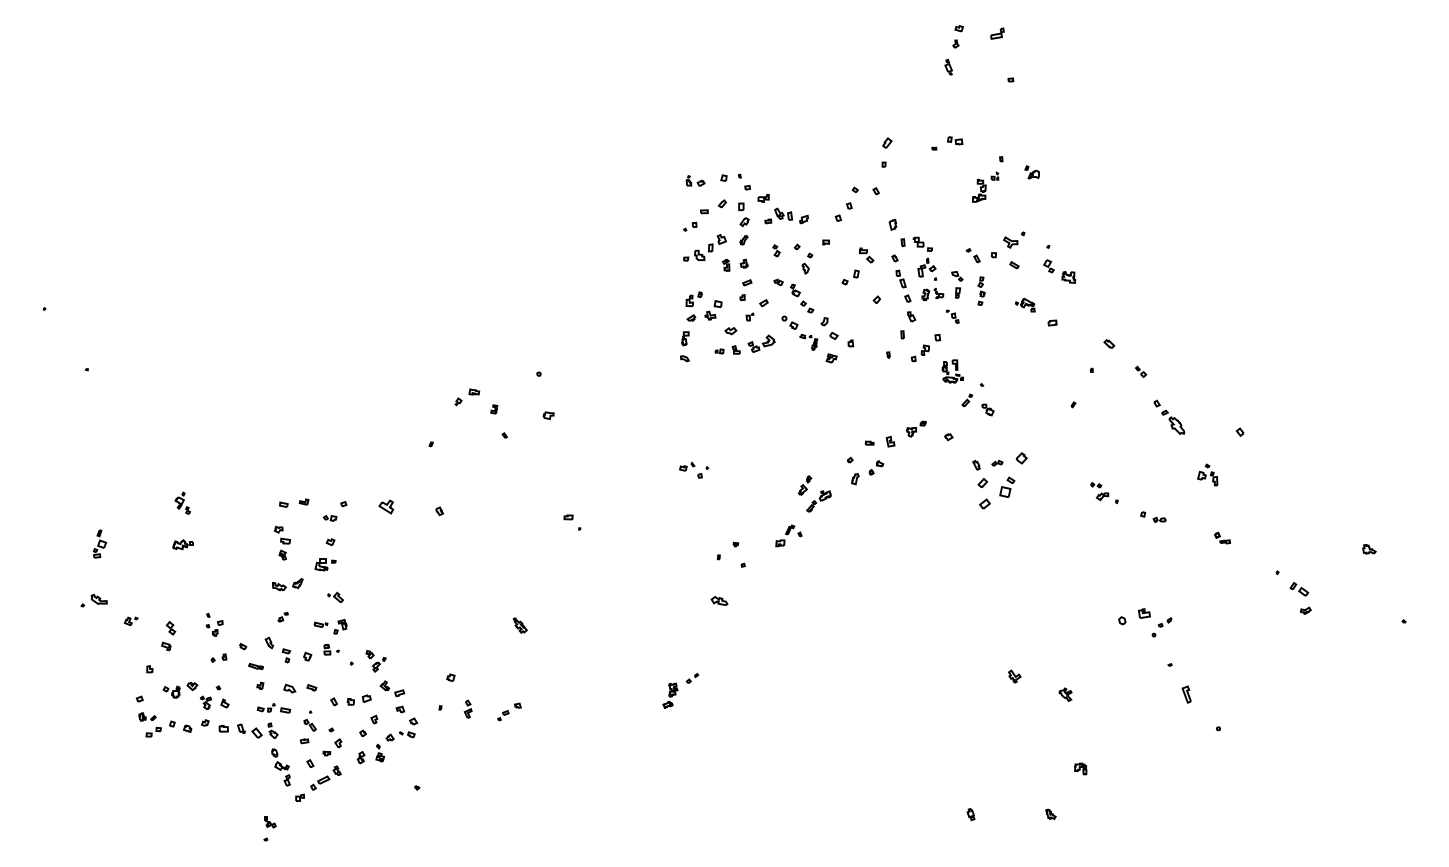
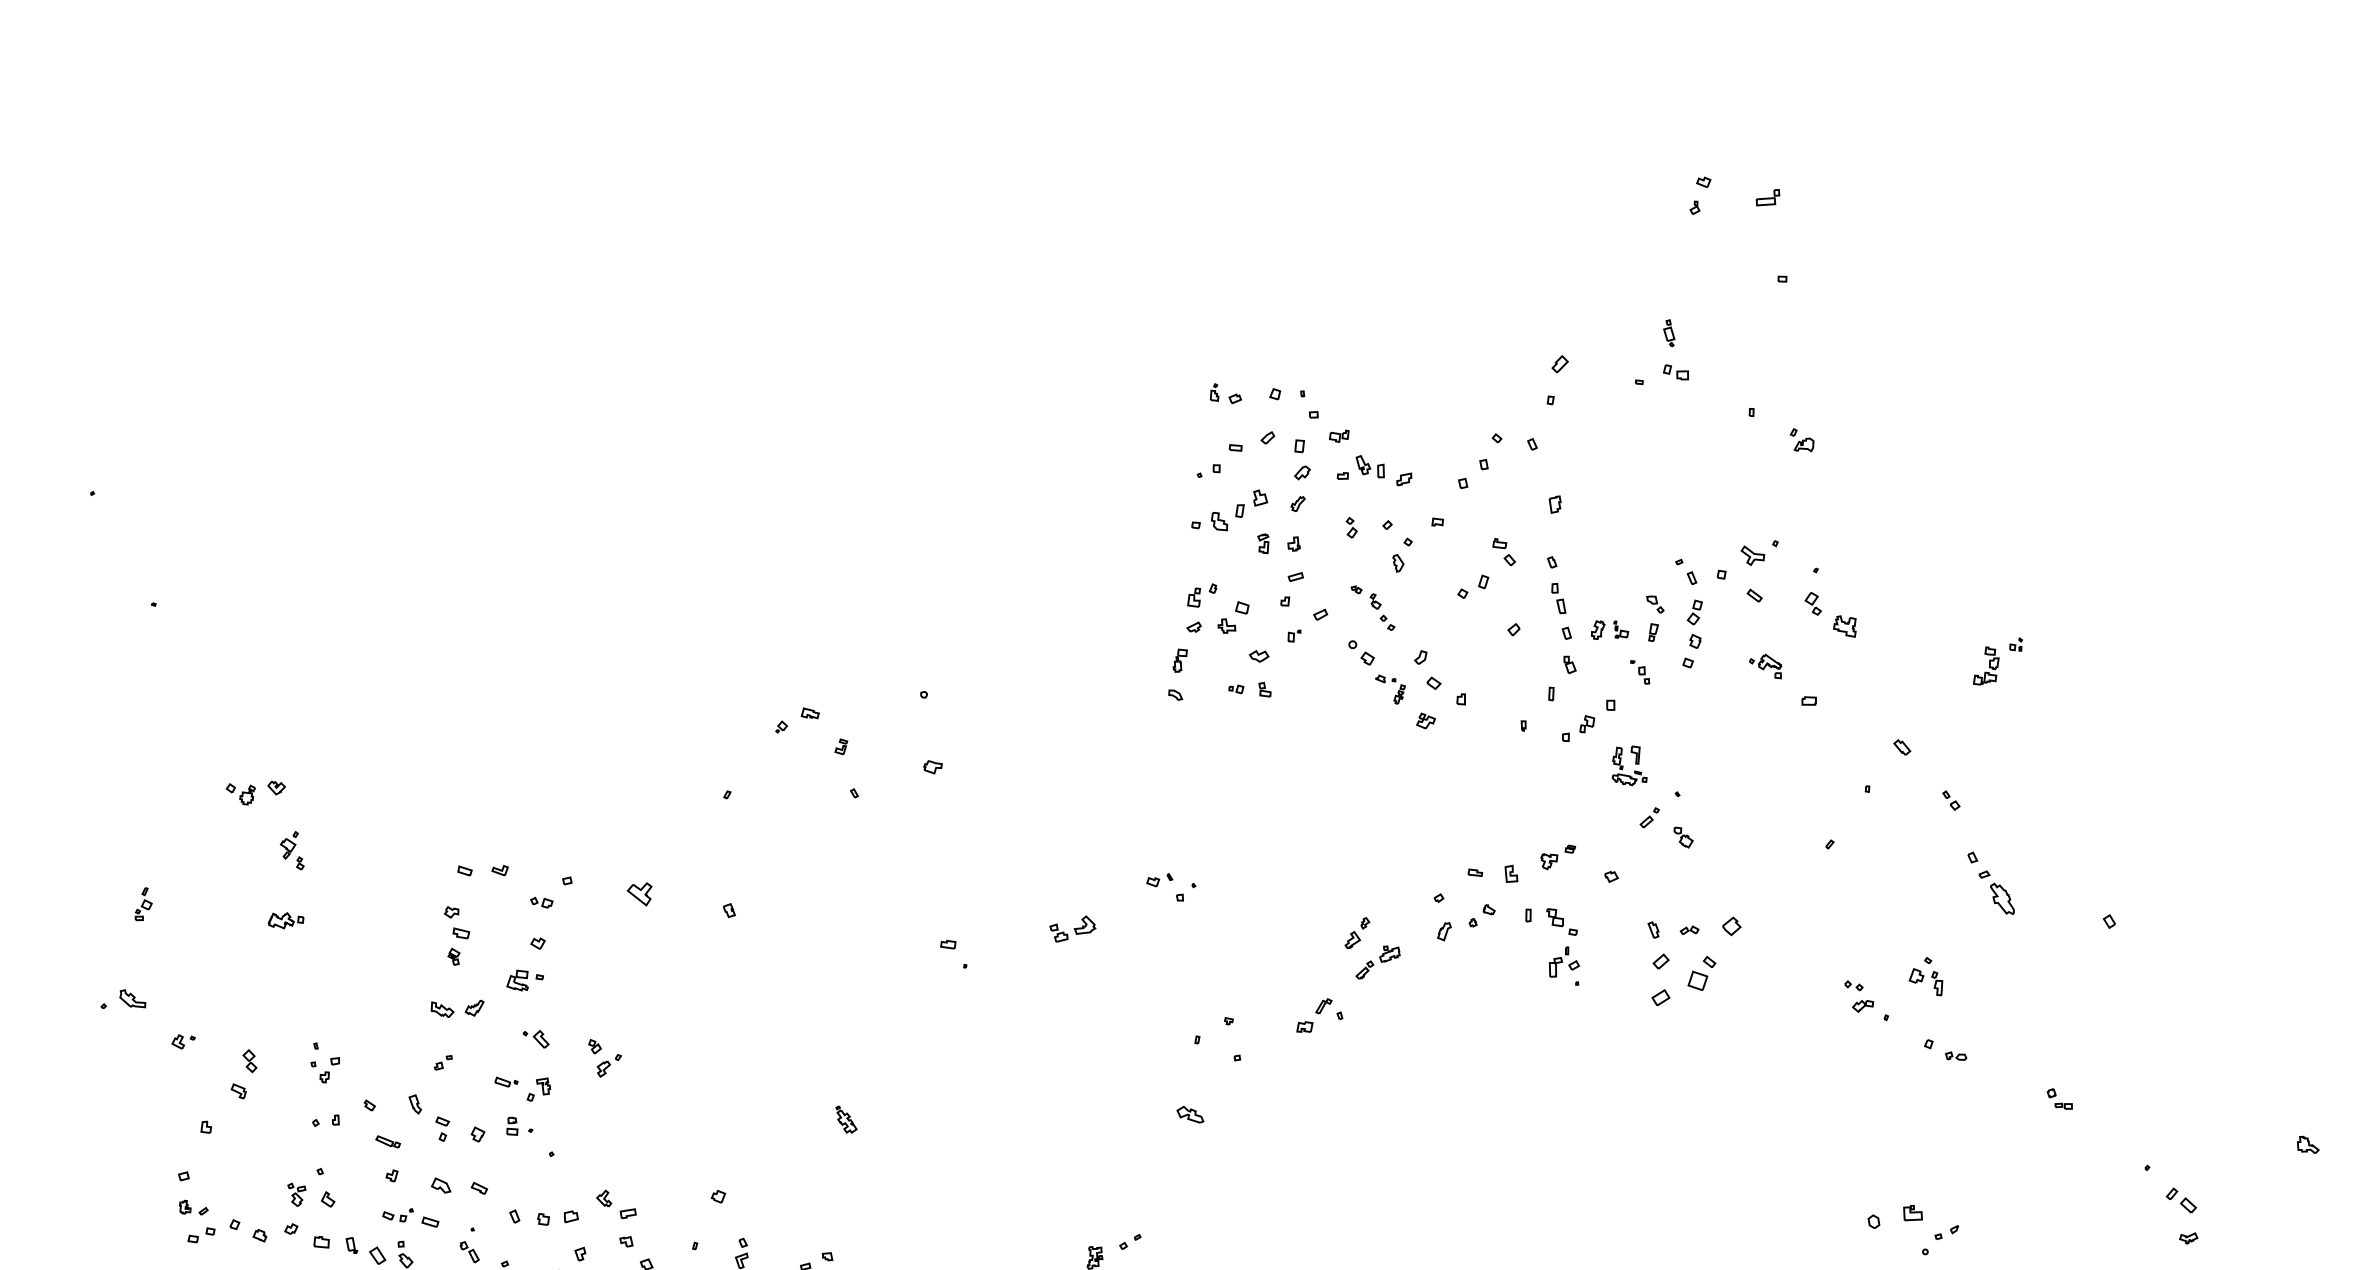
part: (948, 66) -> (1669, 331), moved
part: (985, 186) -> (1998, 660), moved
part: (919, 265) -> (1552, 957), moved
part: (981, 290) -> (1693, 632), size x1.4
part: (793, 295) -> (1372, 606), size x0.7
part: (761, 343) -> (1072, 928), moved
part: (1207, 474) -> (1926, 974), moved
part: (99, 543) -> (143, 903), size x0.7
part: (375, 661) -> (602, 1059), moved
part: (180, 689) -> (255, 791), moved

